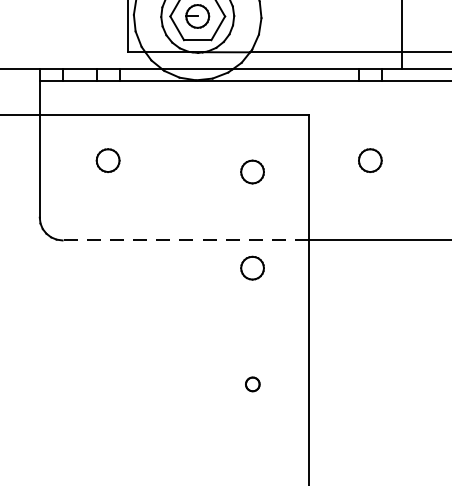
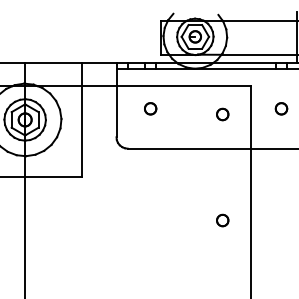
line: (186, 240) -> (189, 148), dashed -> solid
part: (252, 268) -> (222, 162), removed
part: (252, 384) -> (222, 220), size x1.67

